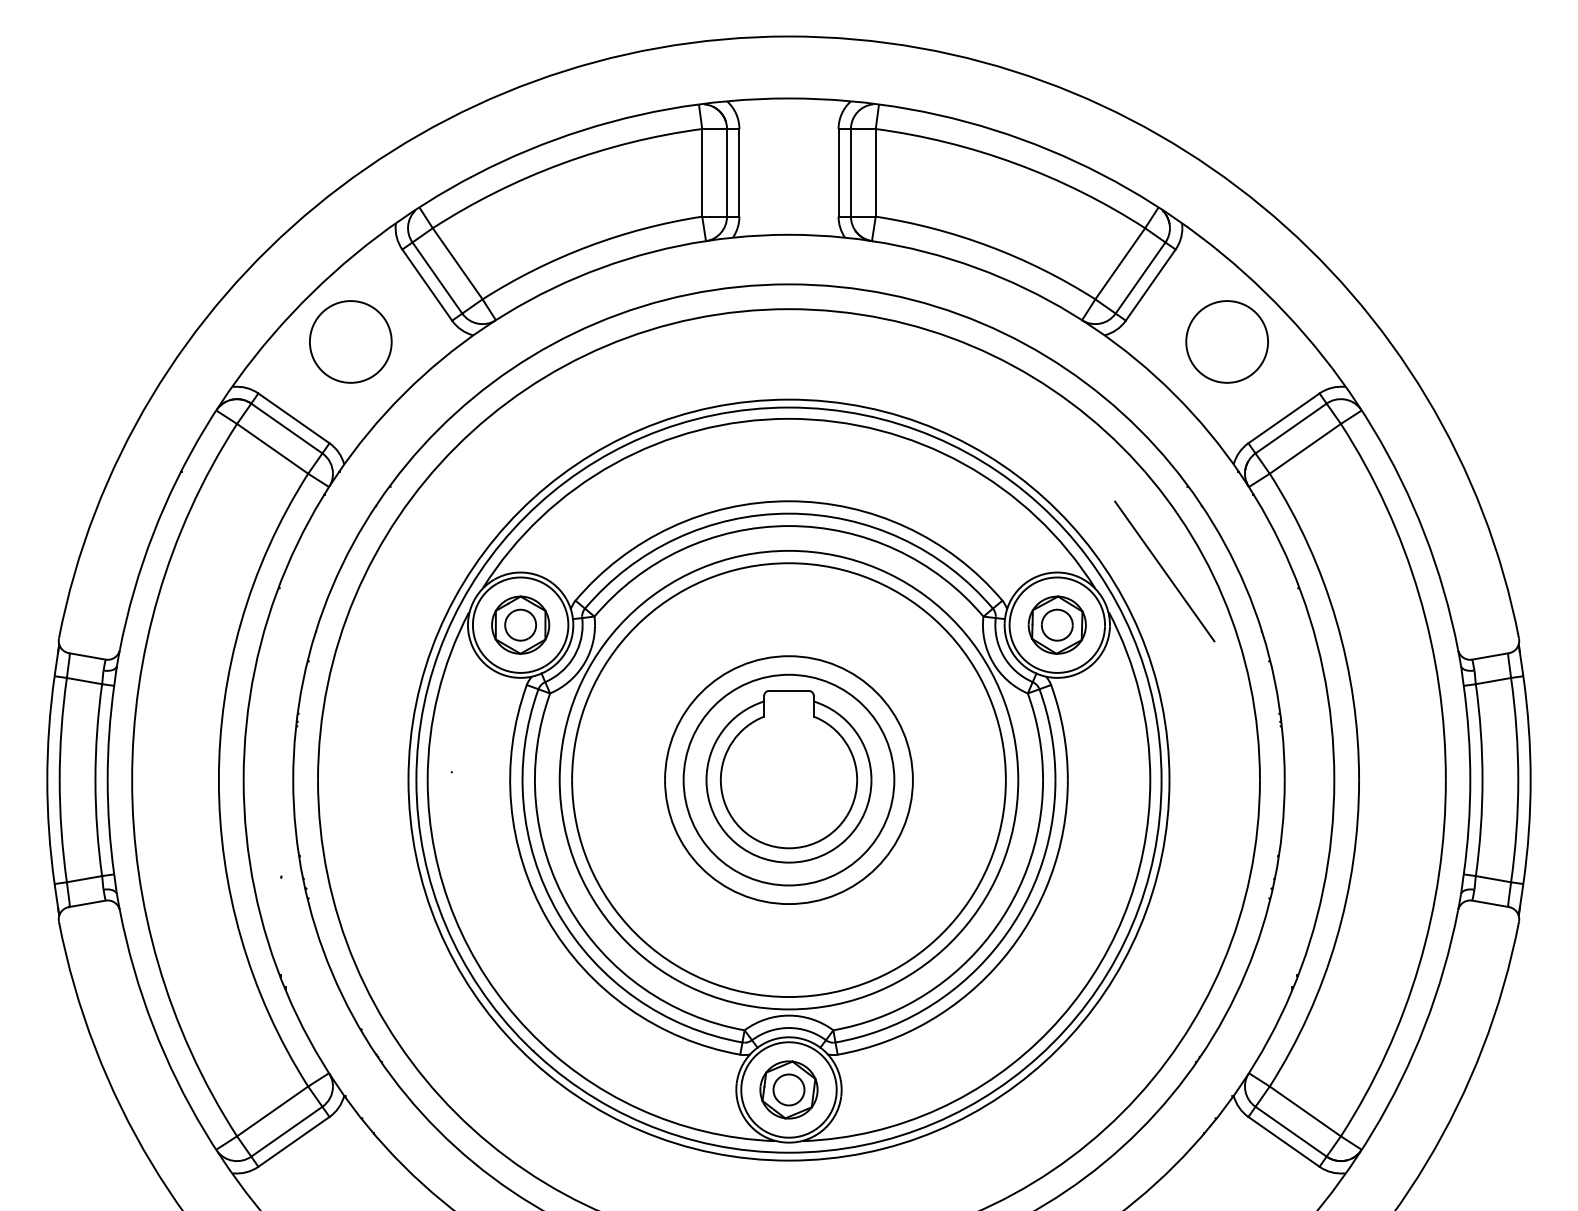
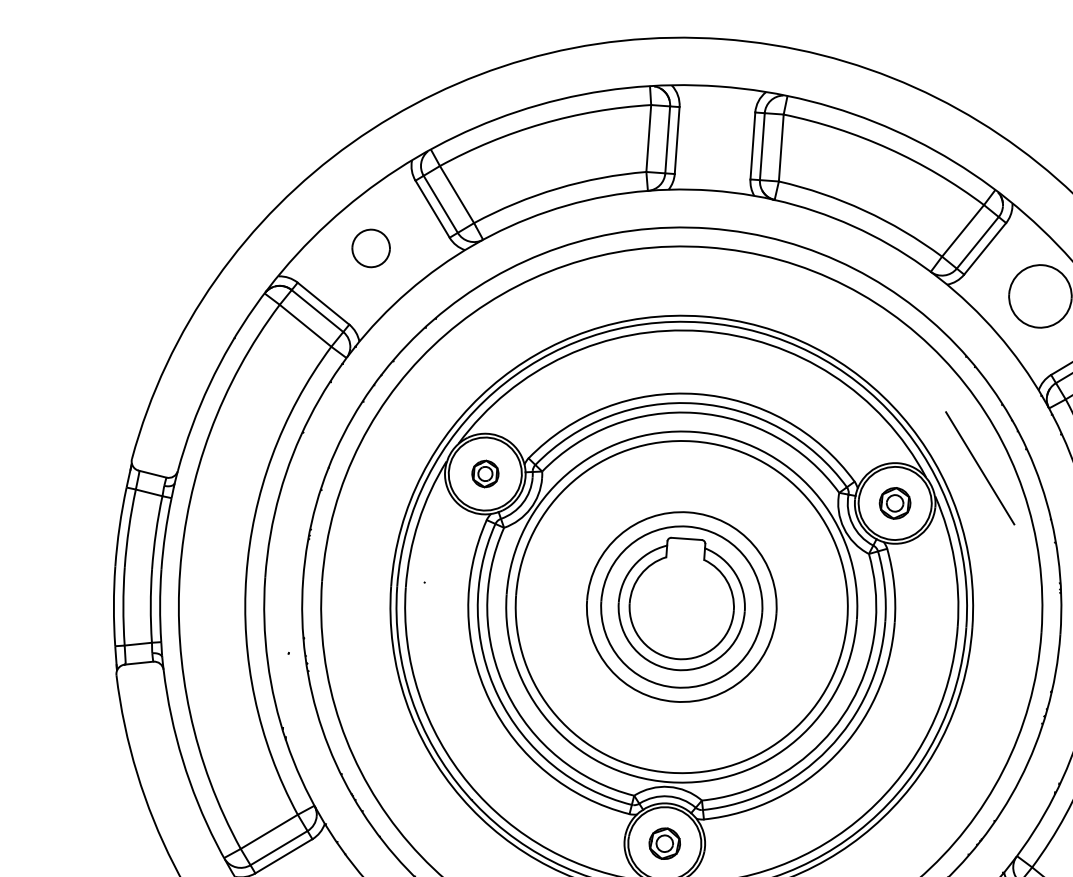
part: (350, 341) -> (370, 248), size x0.6
part: (520, 624) -> (485, 473), size x0.6
part: (1056, 624) -> (894, 502), size x0.7
part: (788, 1089) -> (664, 843), size x0.7

